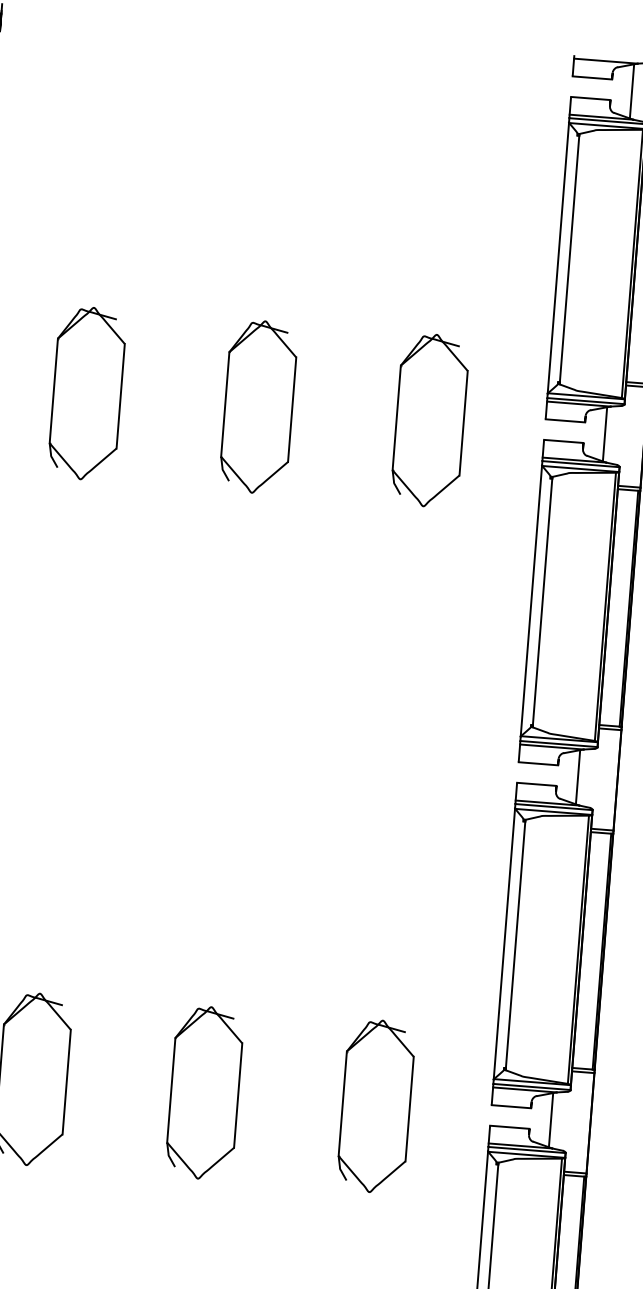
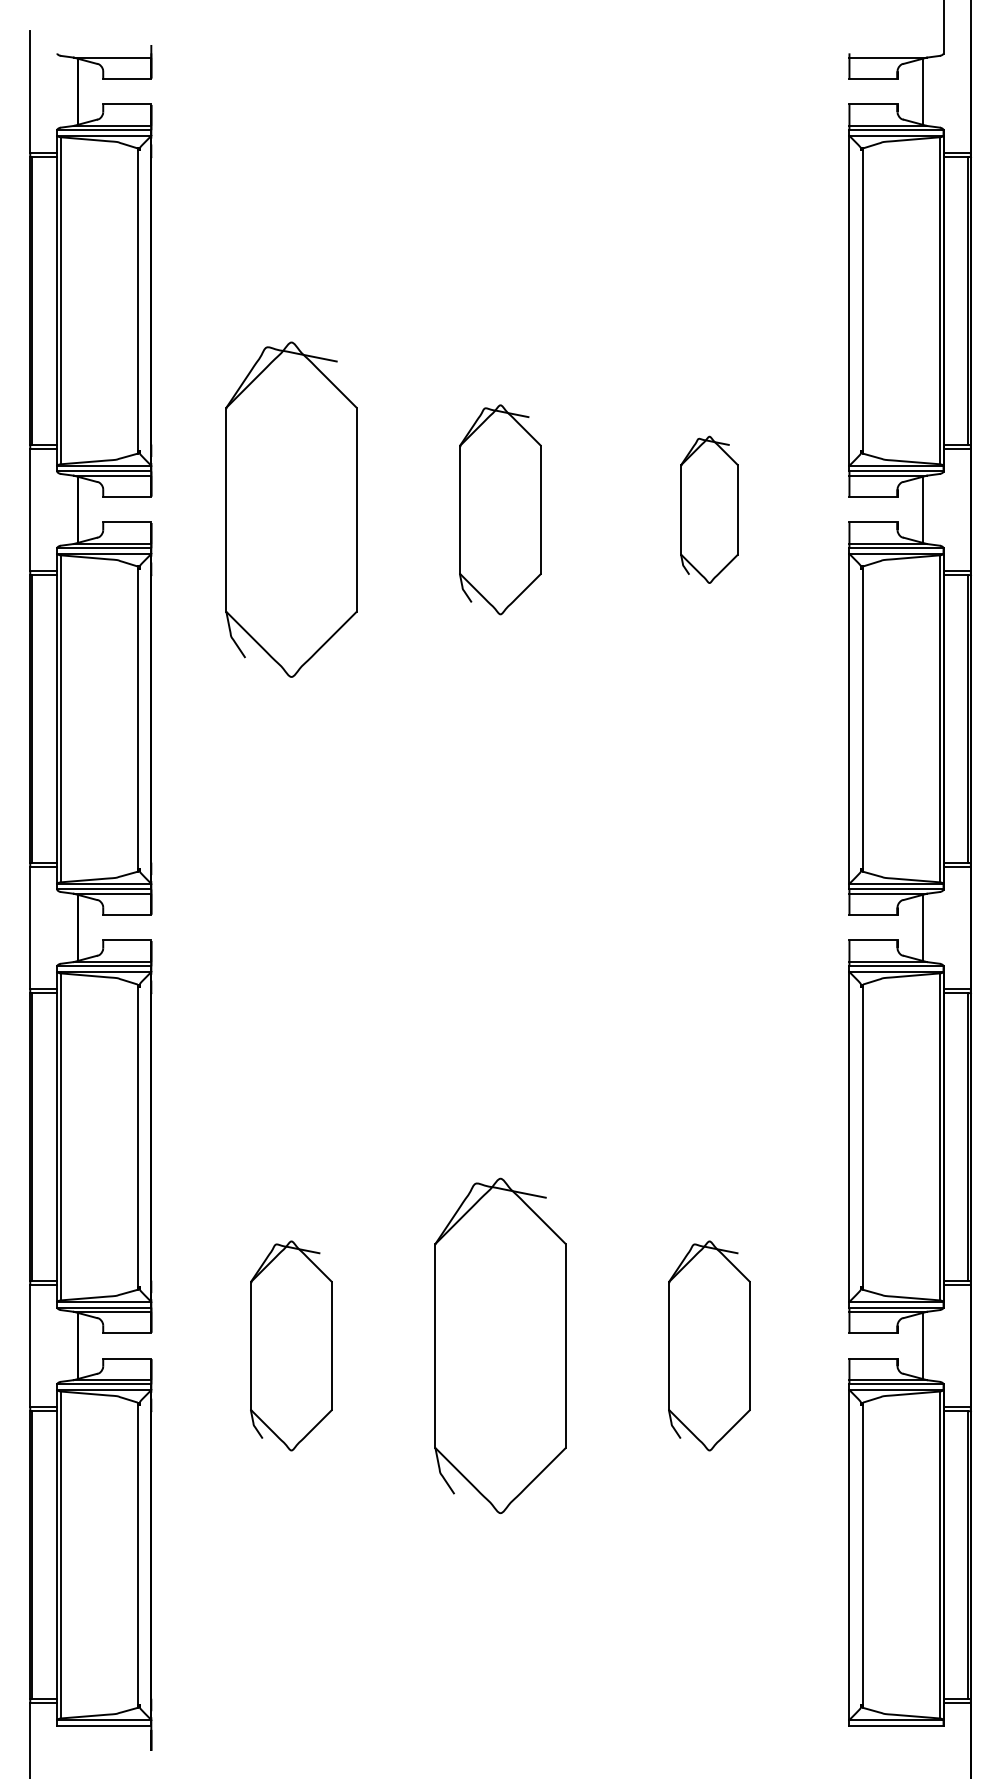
part: (87, 393) -> (291, 509), size x1.6
part: (430, 420) -> (709, 509), size x0.7
part: (204, 1092) -> (500, 1345), size x1.6

